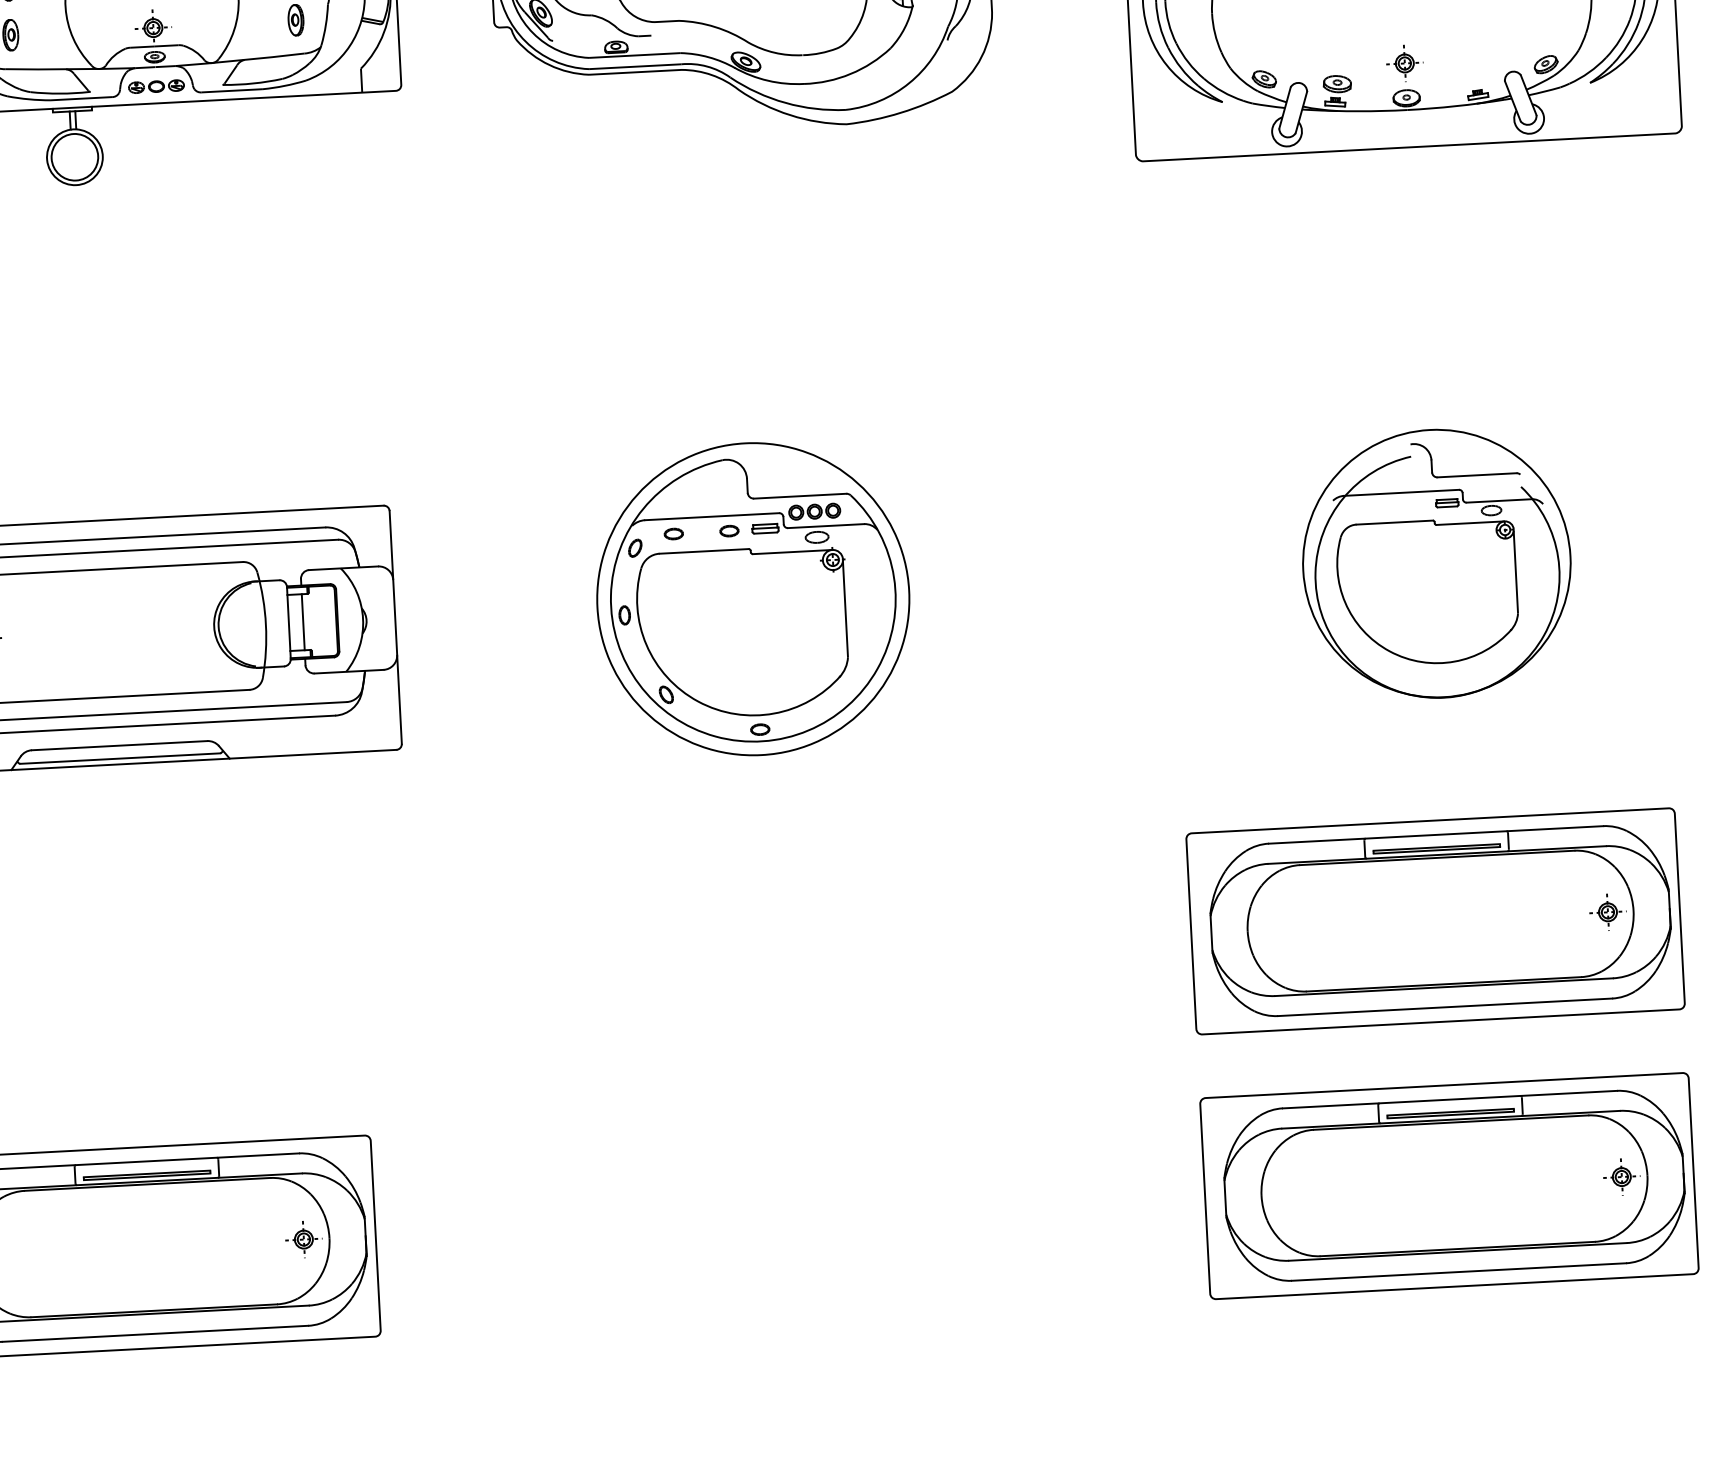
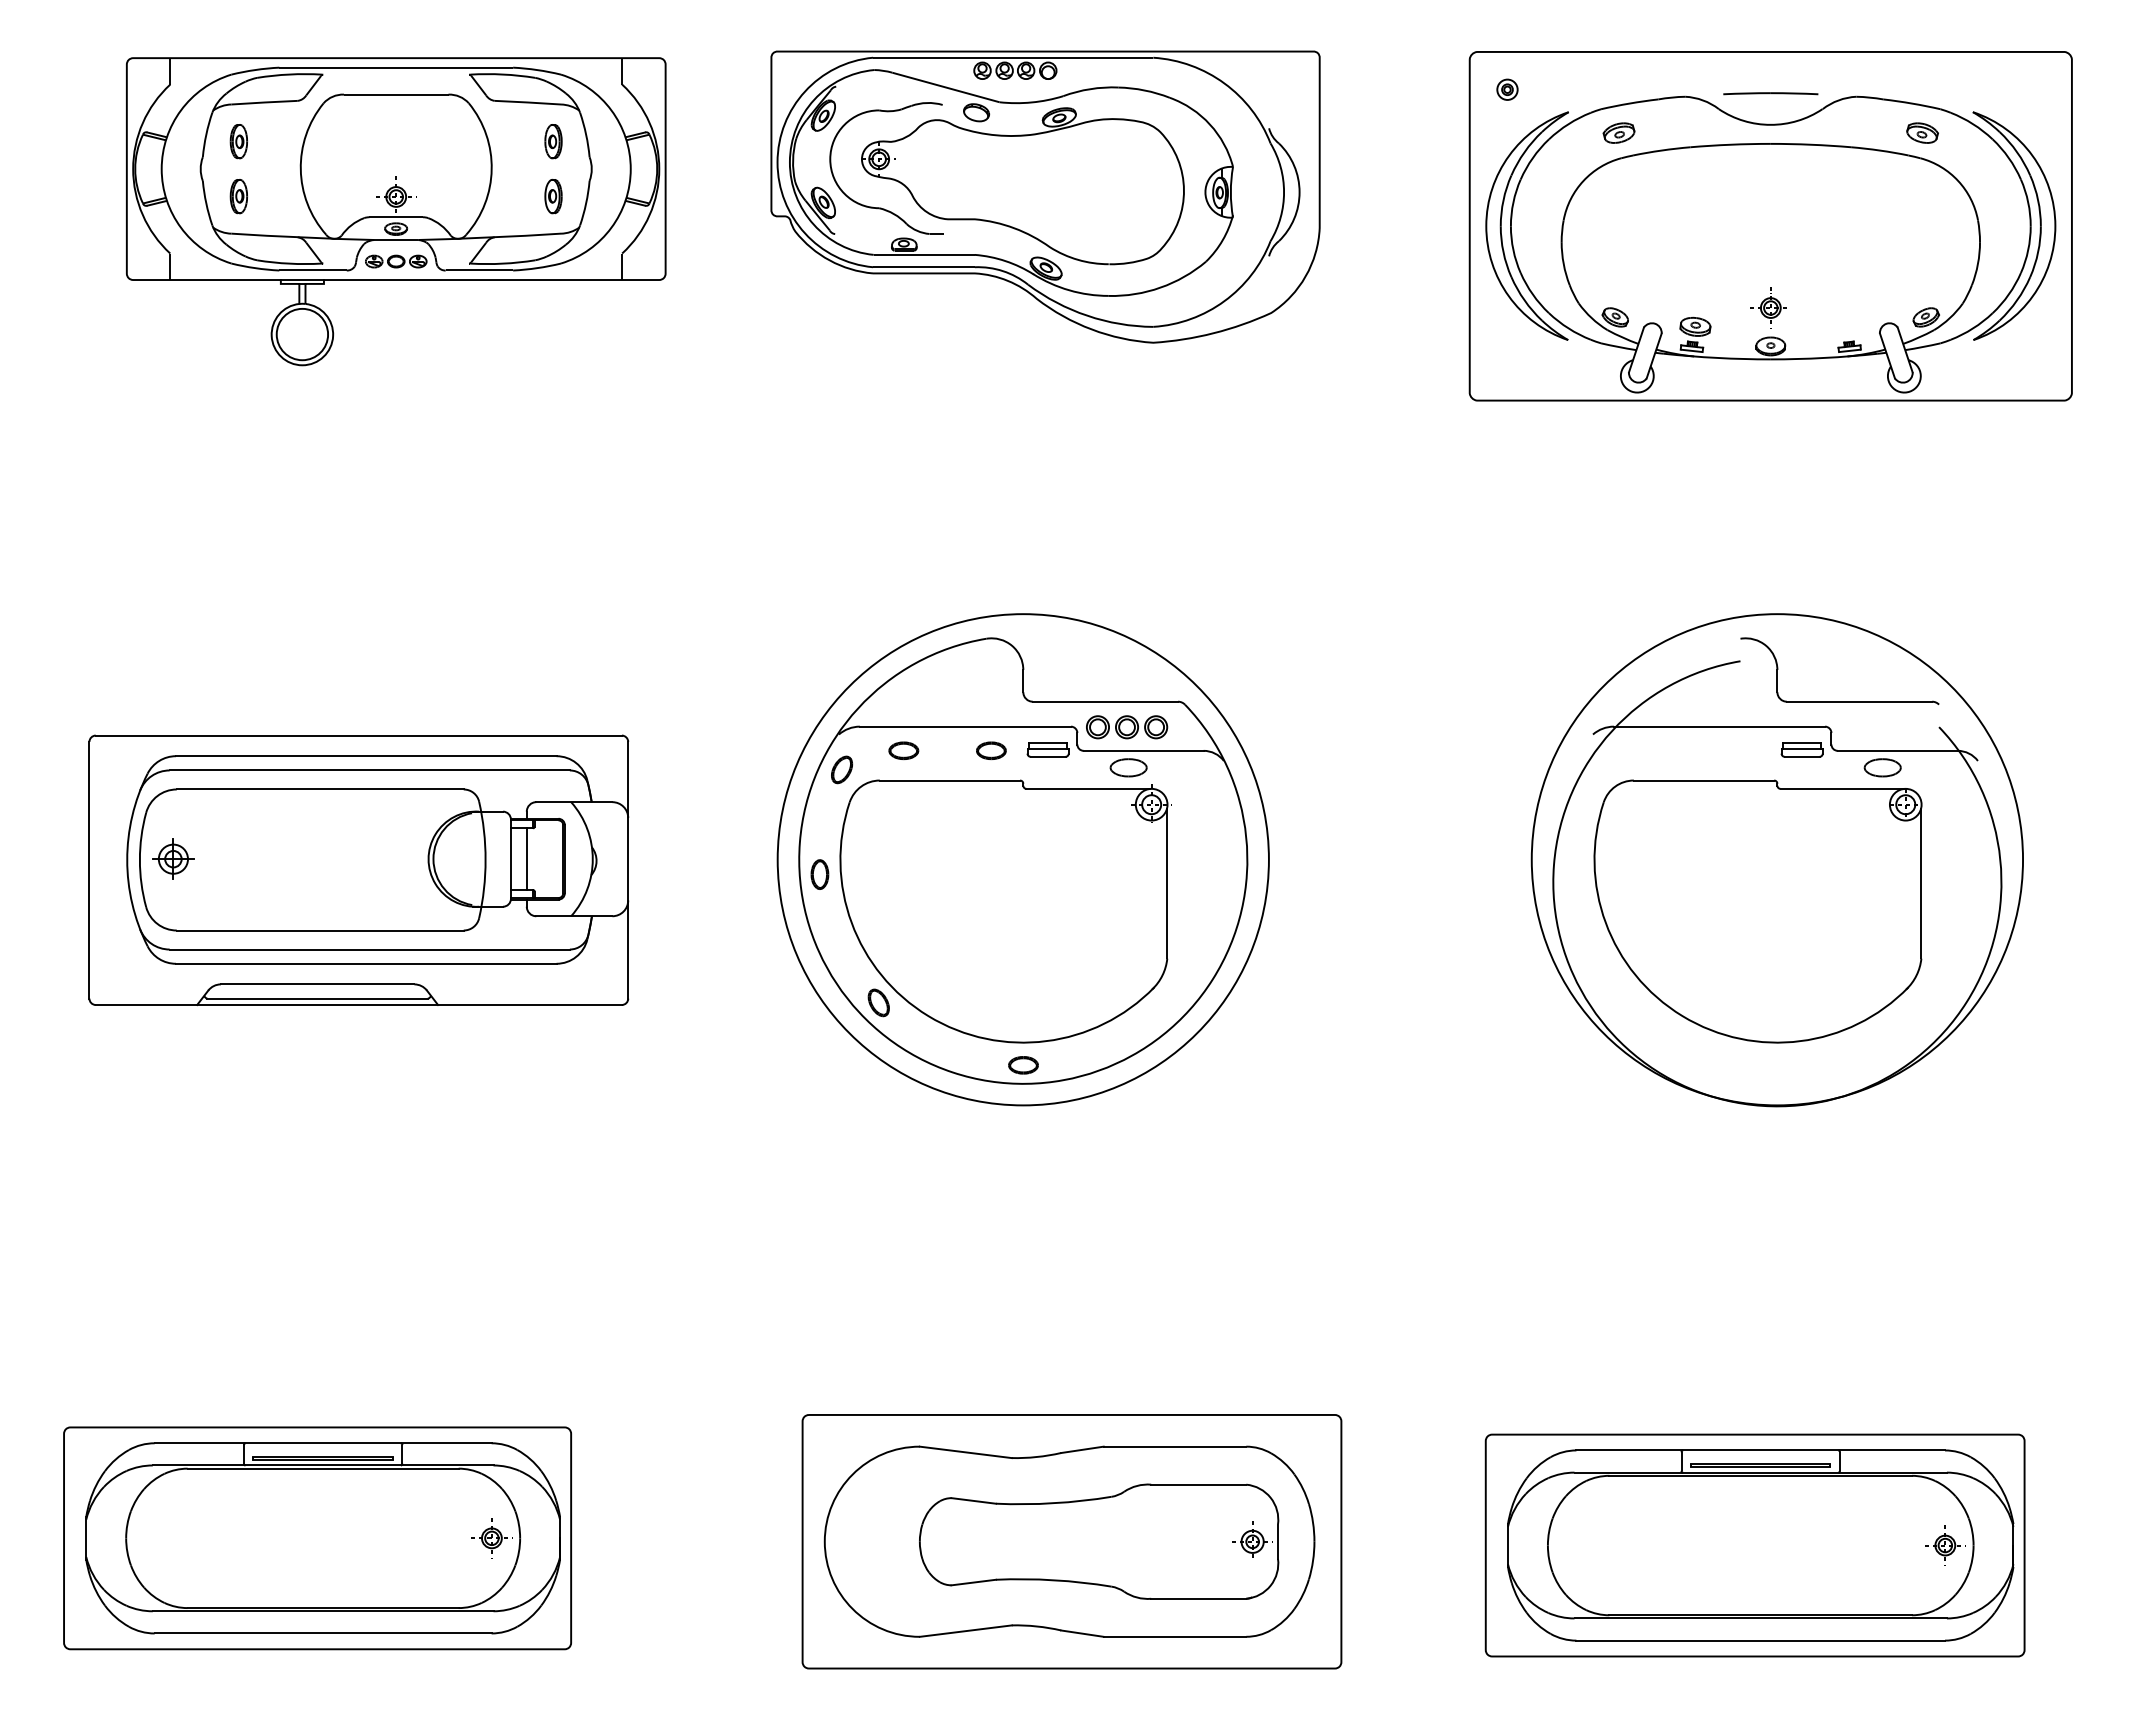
part: (1436, 564) -> (1776, 860), size x1.67
part: (752, 598) -> (1022, 859), size x1.43
part: (1434, 921) -> (1754, 1253), removed
part: (829, 1214) -> (1071, 1541), added

